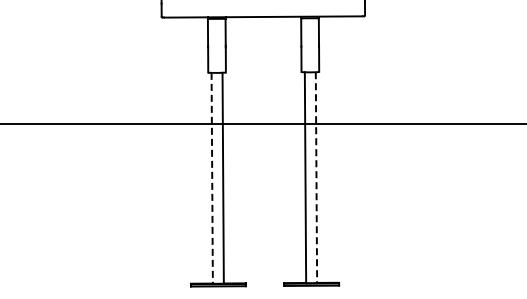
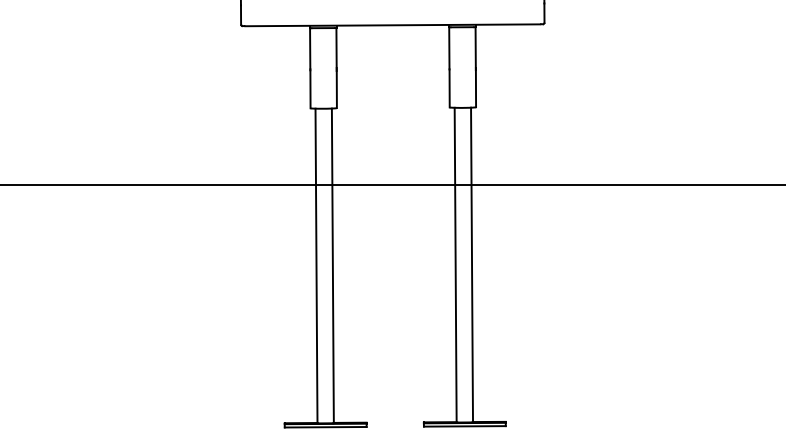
line: (212, 178) -> (316, 266), dashed -> solid
line: (316, 178) -> (472, 266), dashed -> solid

